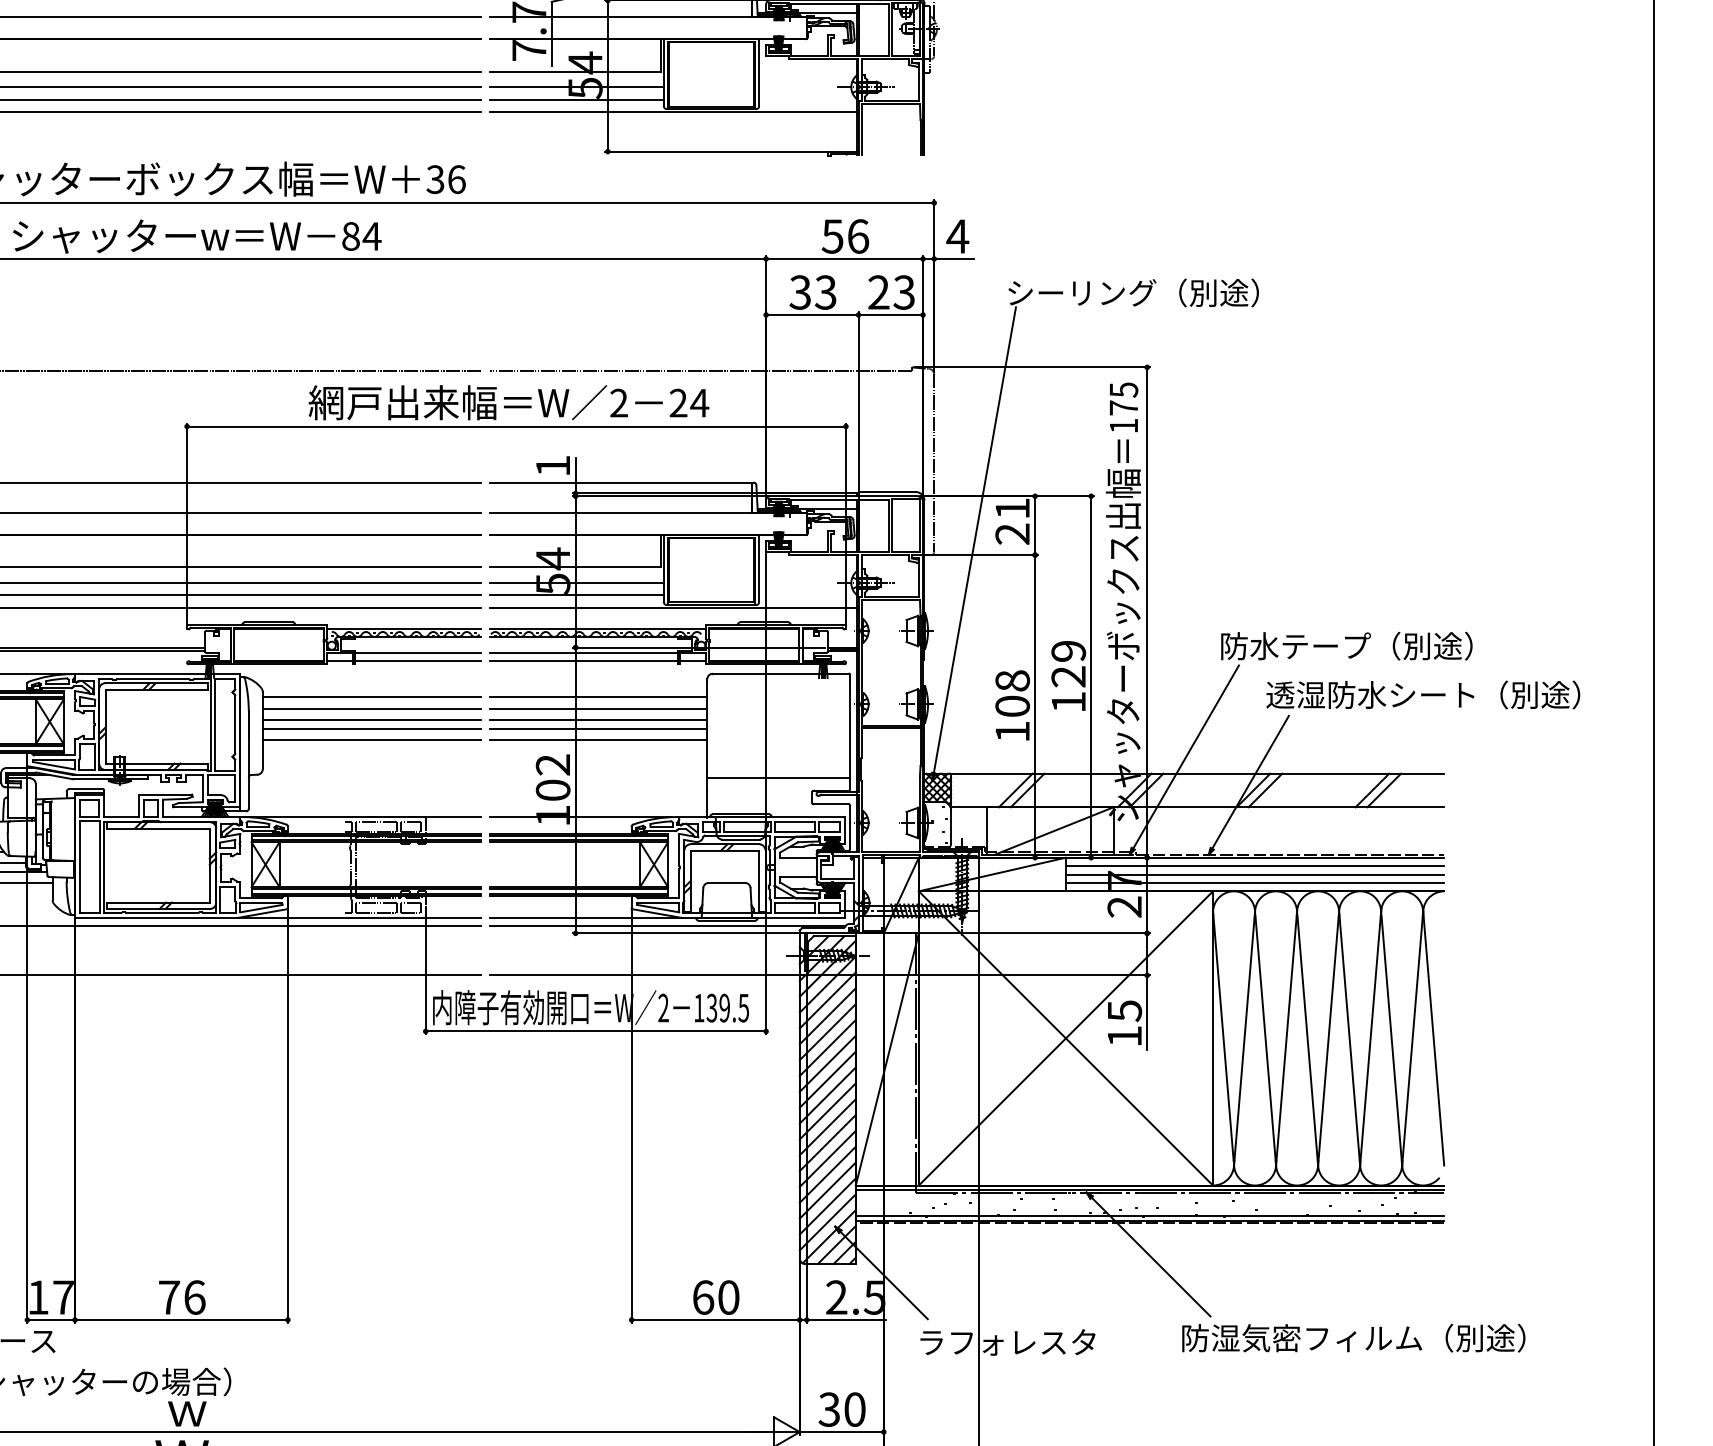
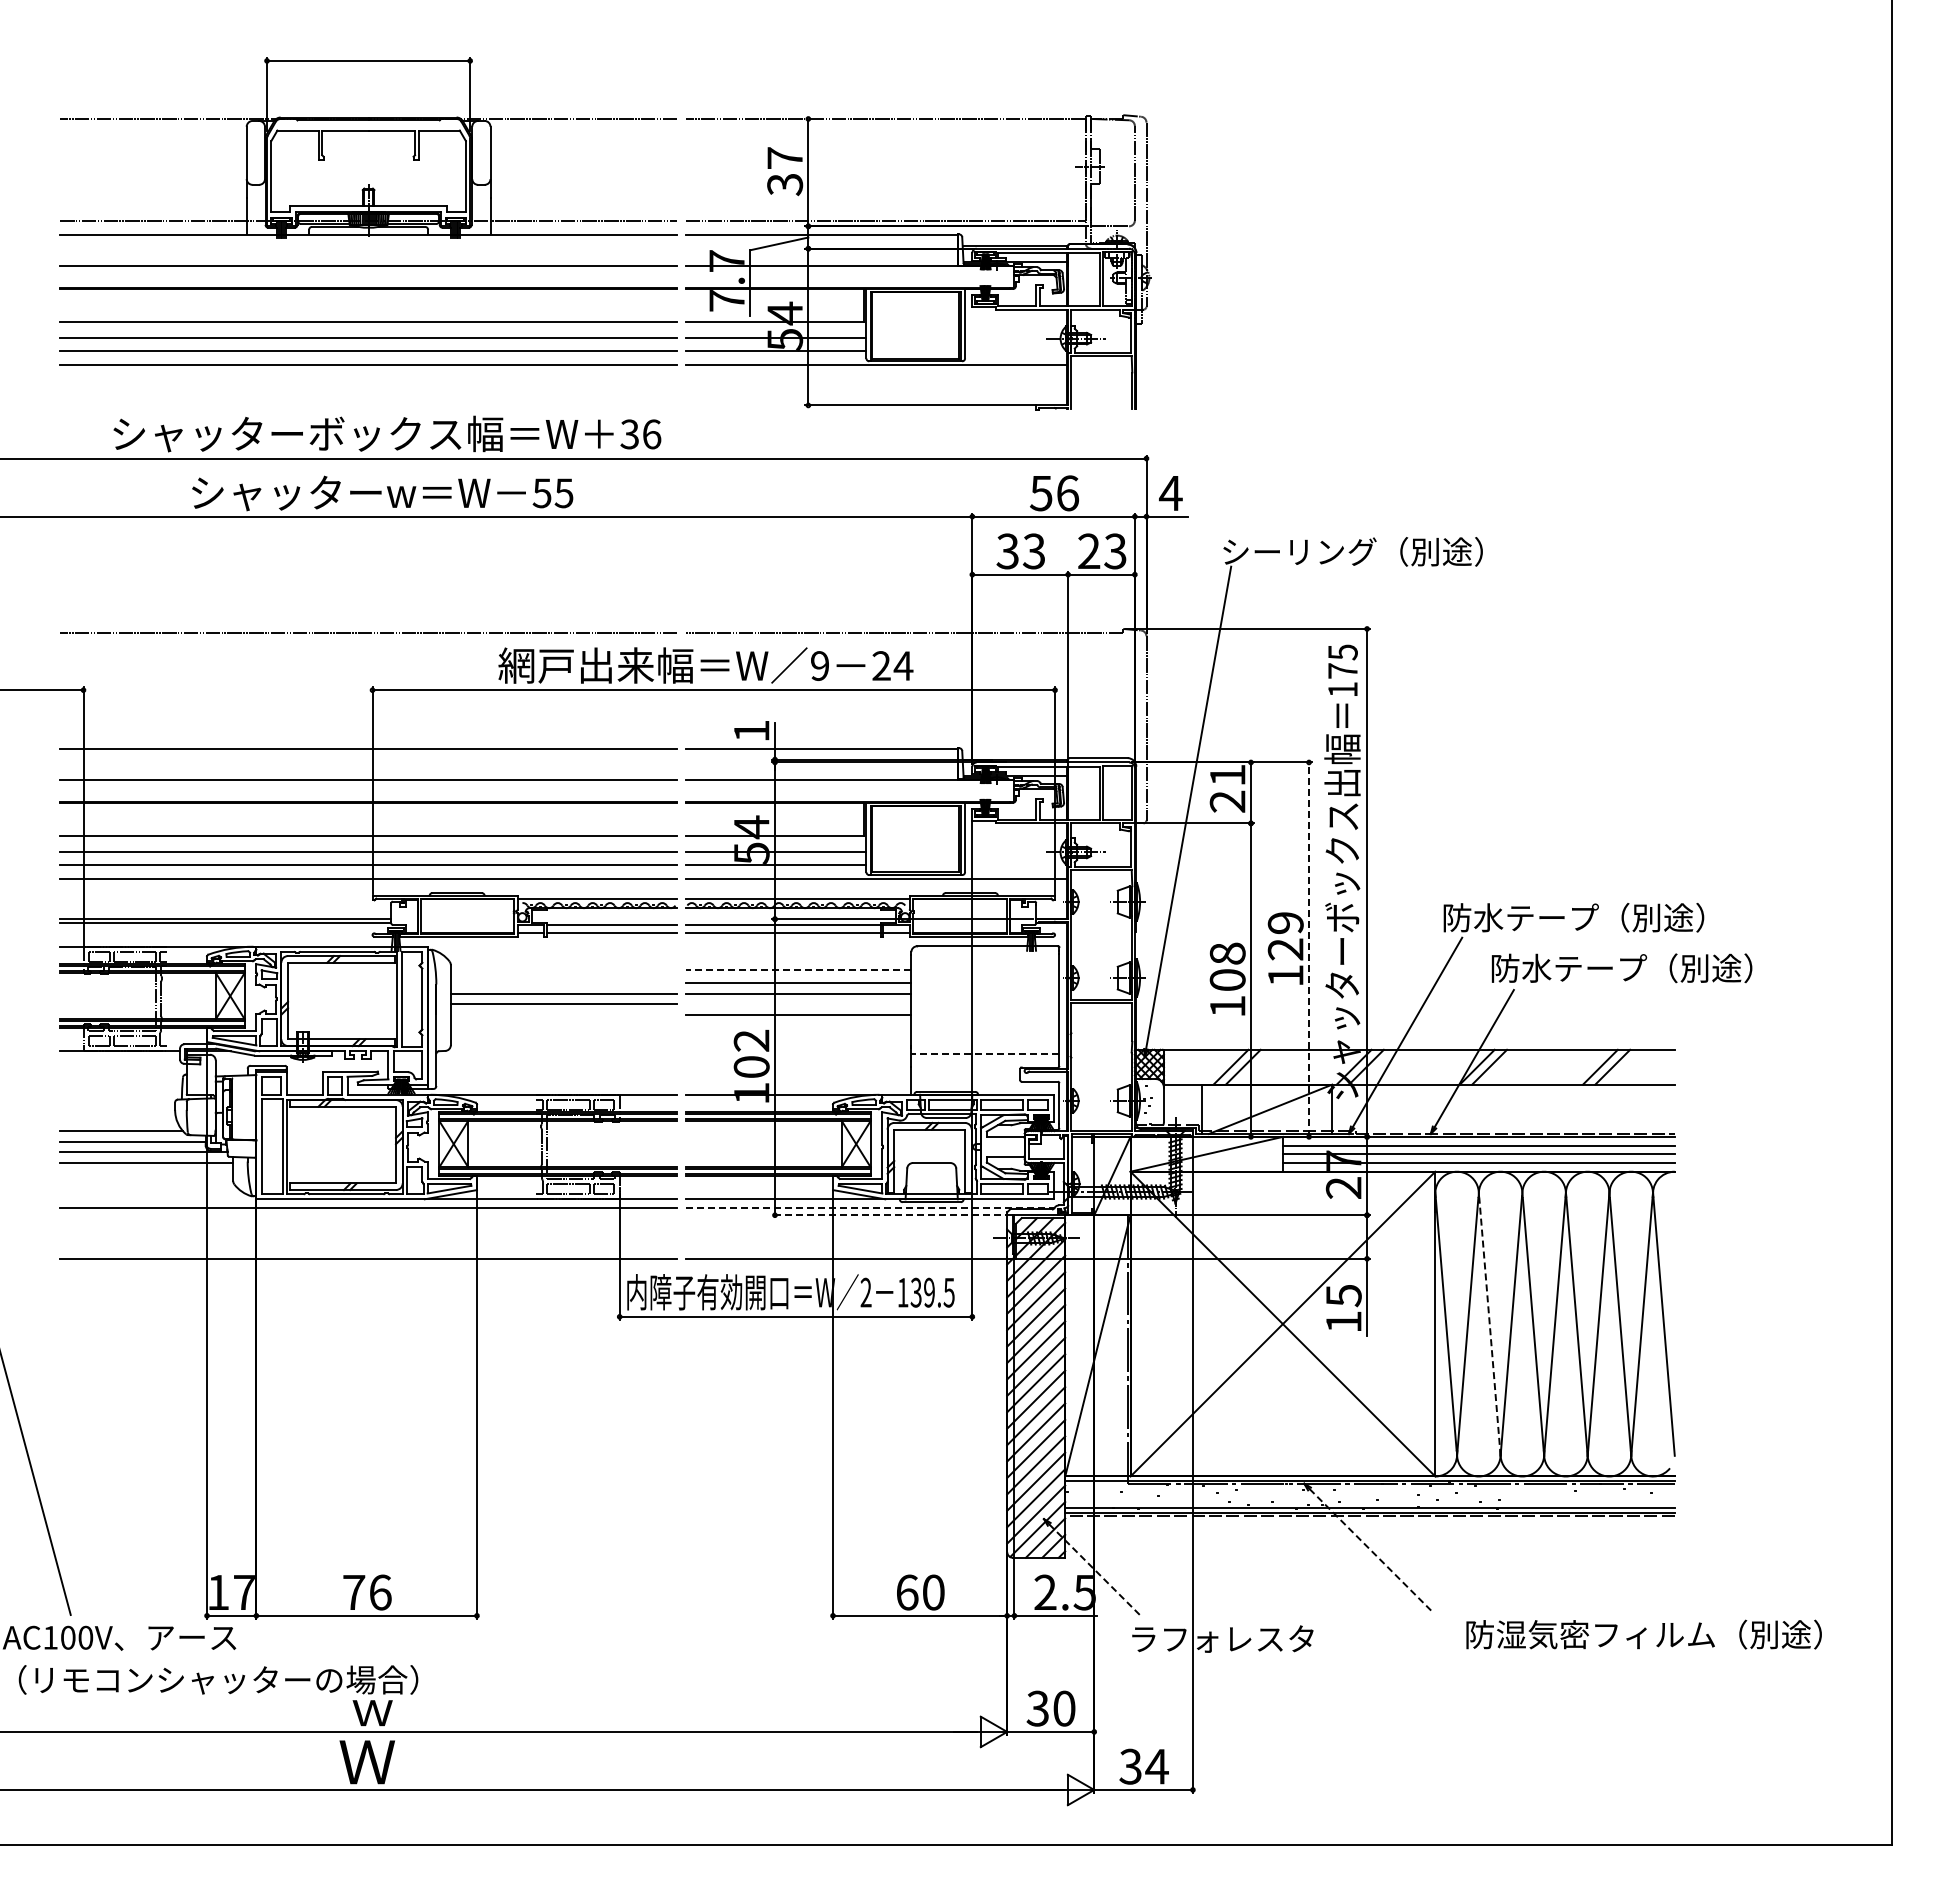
text: (361, 236) -> (553, 493), 84 -> 55
text: (619, 402) -> (820, 665), 2 -> 9
line: (1091, 676) -> (1309, 949), solid -> dashed
text: (1422, 695) -> (1652, 968), 透湿防水シート（別途） -> 防水テープ（別途）
line: (371, 697) -> (563, 970), removed
line: (598, 697) -> (798, 970), solid -> dashed
line: (371, 709) -> (563, 983), removed
line: (598, 728) -> (798, 1003), removed
line: (371, 739) -> (563, 1014), removed
line: (777, 778) -> (984, 1054), solid -> dashed
line: (667, 926) -> (870, 1208), solid -> dashed
line: (688, 933) -> (891, 1215), solid -> dashed
line: (1265, 1040) -> (1489, 1326), solid -> dashed
line: (1151, 1256) -> (1371, 1550), solid -> dashed
line: (884, 1276) -> (1094, 1570), solid -> dashed
text: (1353, 1338) -> (1643, 1634), moved

